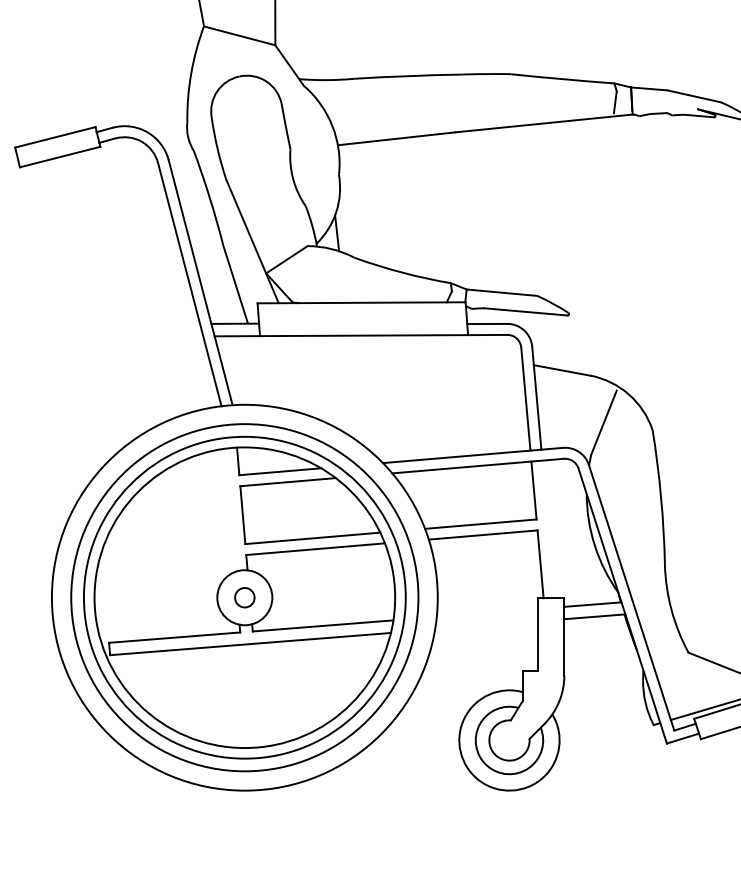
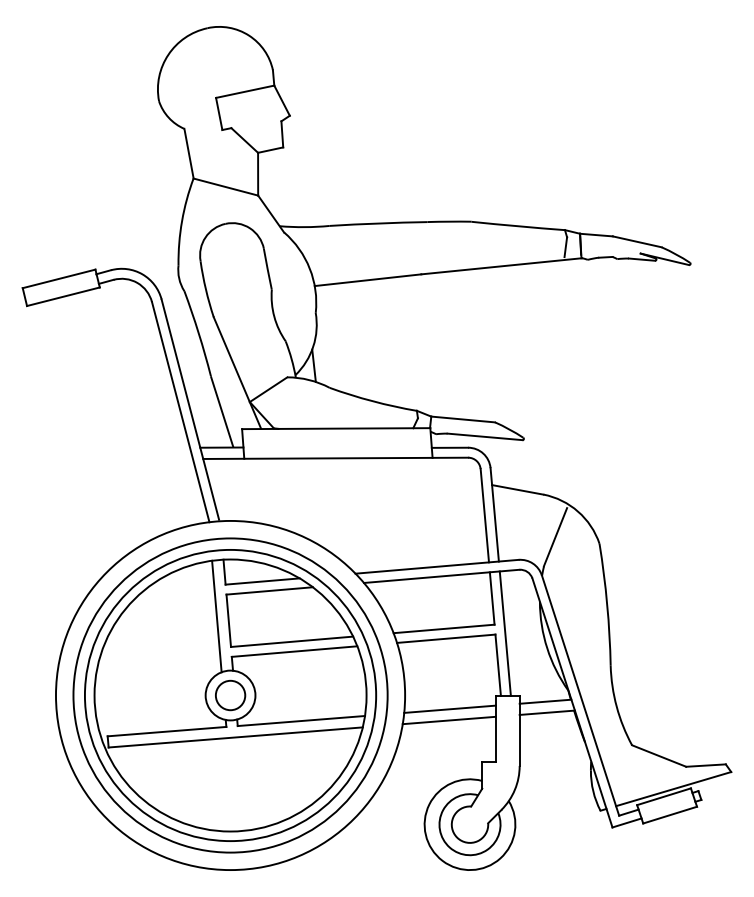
line: (229, 510) -> (216, 616), added
line: (547, 529) -> (504, 633), added
circle: (244, 597) -> (230, 695), size x1.67
line: (486, 612) -> (449, 708), added
line: (485, 625) -> (448, 720), added

